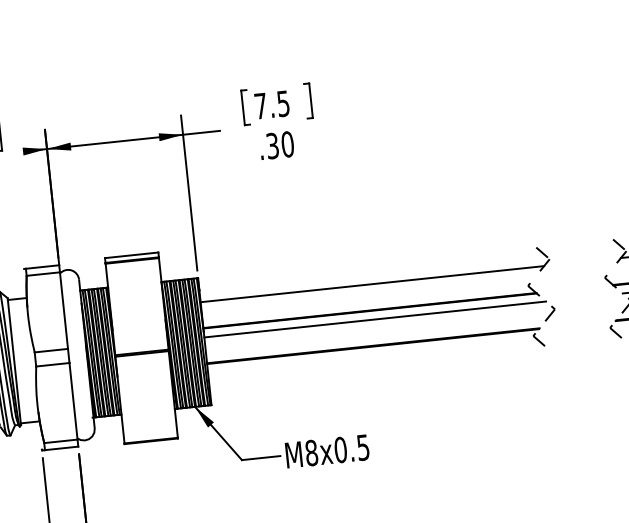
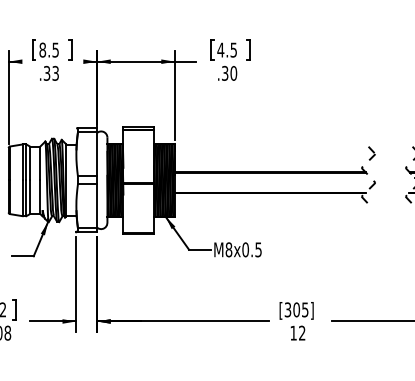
text: (260, 105) -> (220, 49), 7.5 -> 4.5
line: (372, 283) -> (273, 157), removed
line: (374, 318) -> (272, 177), removed

